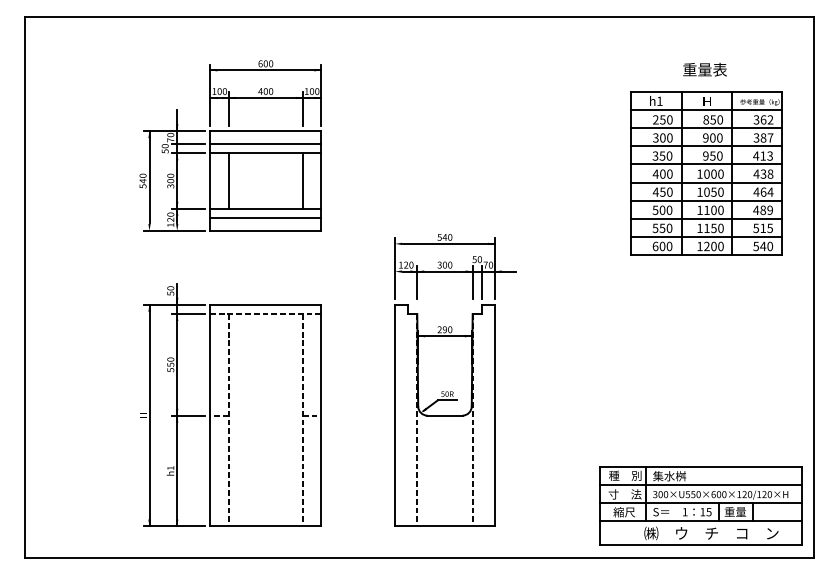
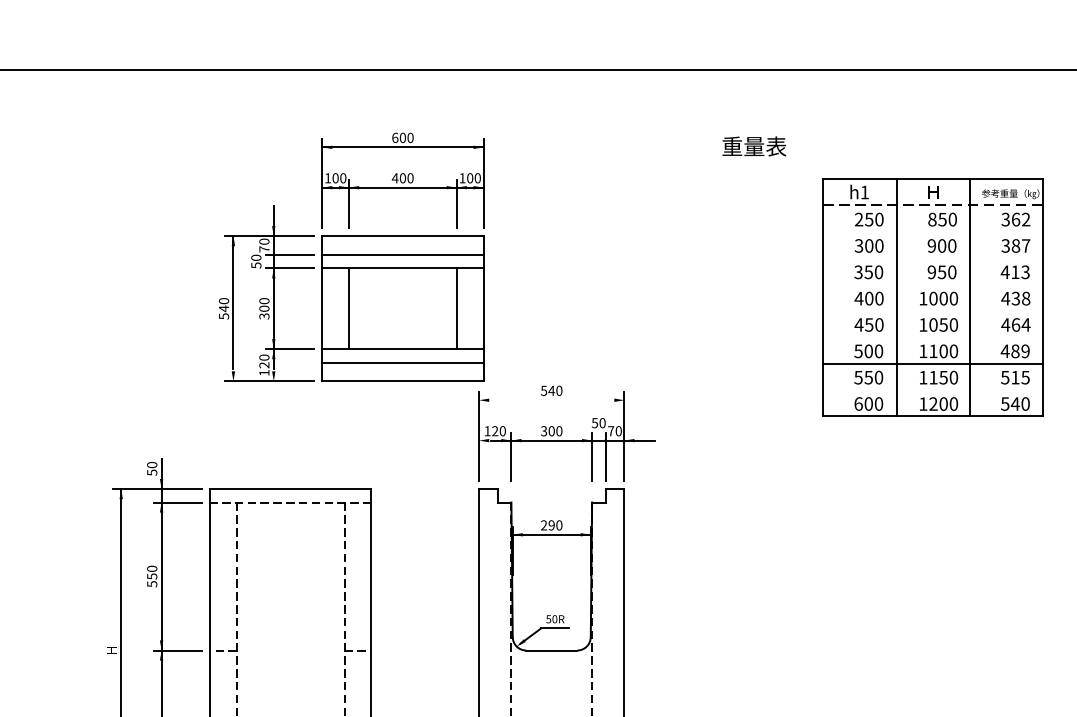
text: (704, 69) -> (753, 146), moved
line: (706, 110) -> (932, 205), solid -> dashed
line: (706, 128) -> (932, 232), removed
part: (230, 145) -> (351, 256), moved
line: (706, 146) -> (932, 258), removed
line: (706, 164) -> (932, 284), removed
line: (706, 182) -> (932, 310), removed
line: (706, 200) -> (932, 337), removed
line: (706, 236) -> (932, 389), removed
line: (448, 243) -> (556, 399), removed

